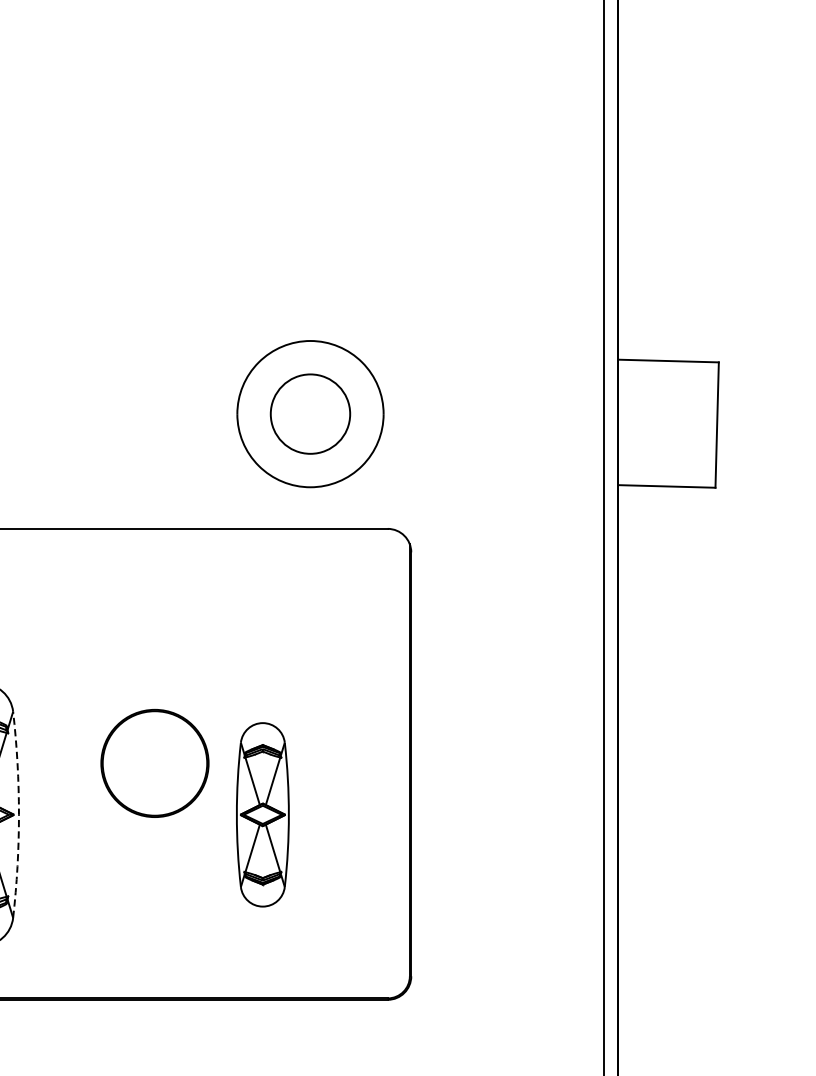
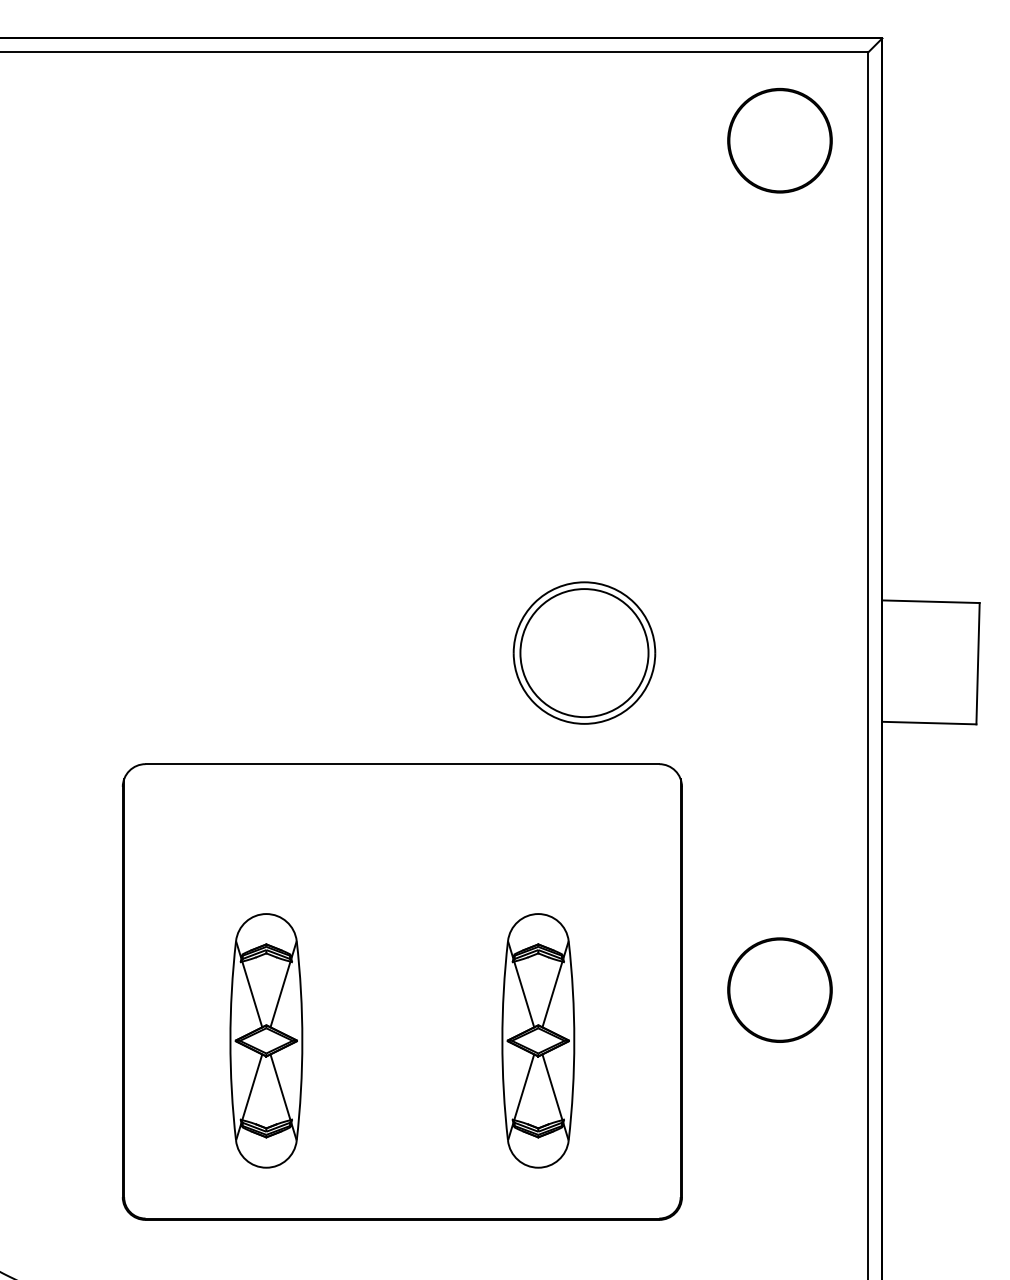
circle: (310, 414) -> (584, 653), size x1.67
circle: (154, 762) -> (779, 989), moved
arc: (19, 814) -> (302, 1040), dashed -> solid
part: (262, 814) -> (538, 1040), size x1.43

